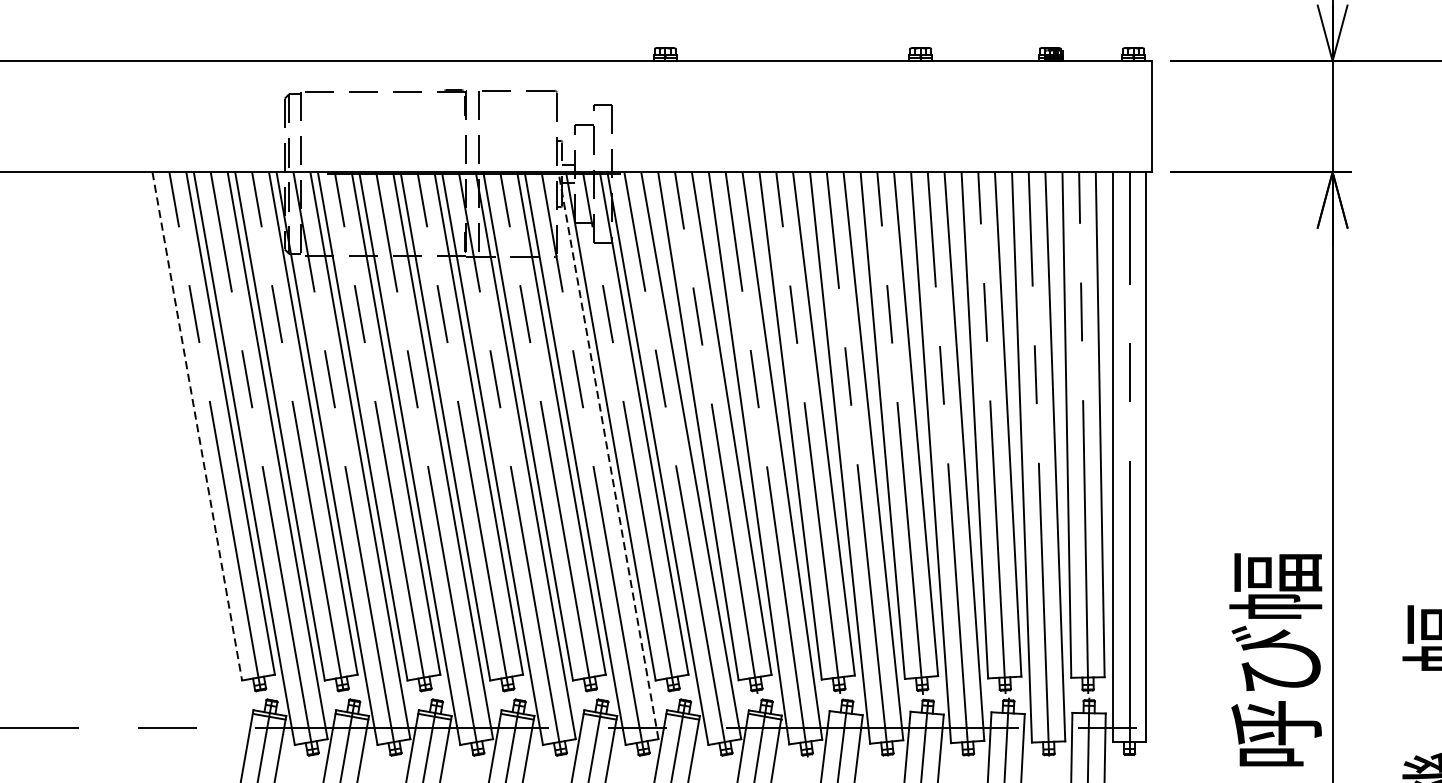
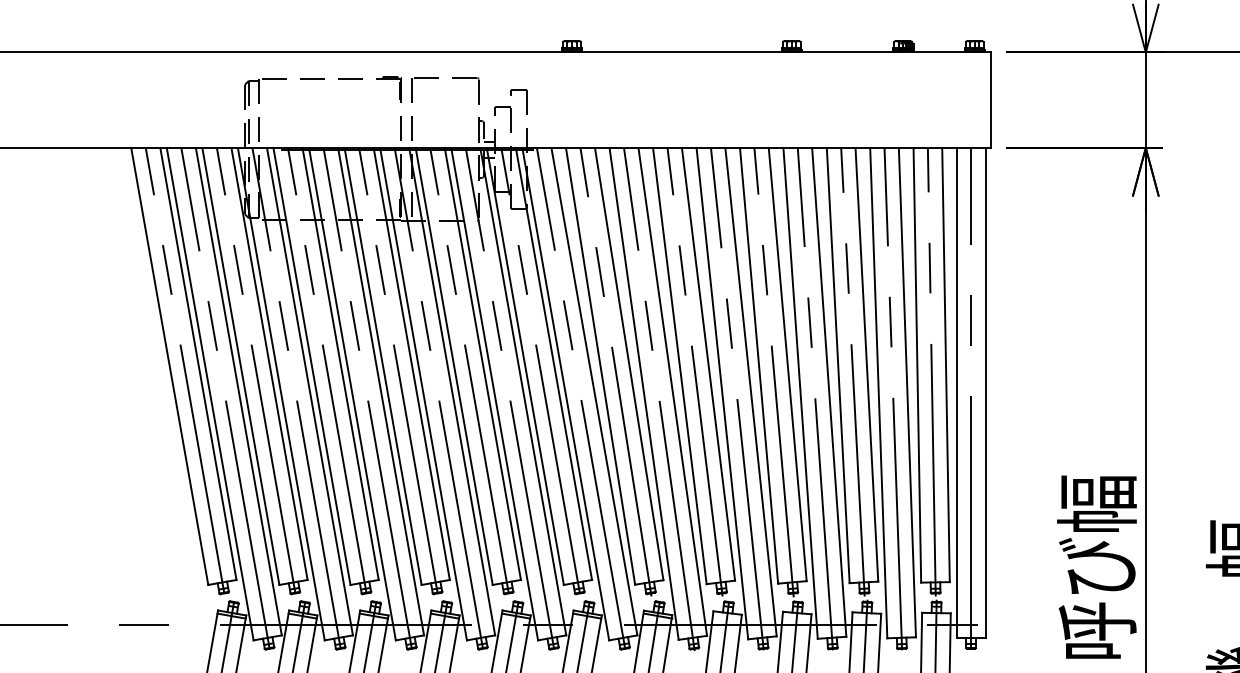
line: (196, 426) -> (169, 366), dashed -> solid
line: (608, 455) -> (523, 391), dashed -> solid

